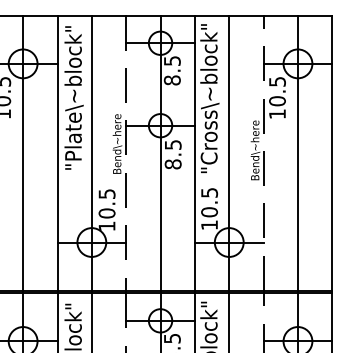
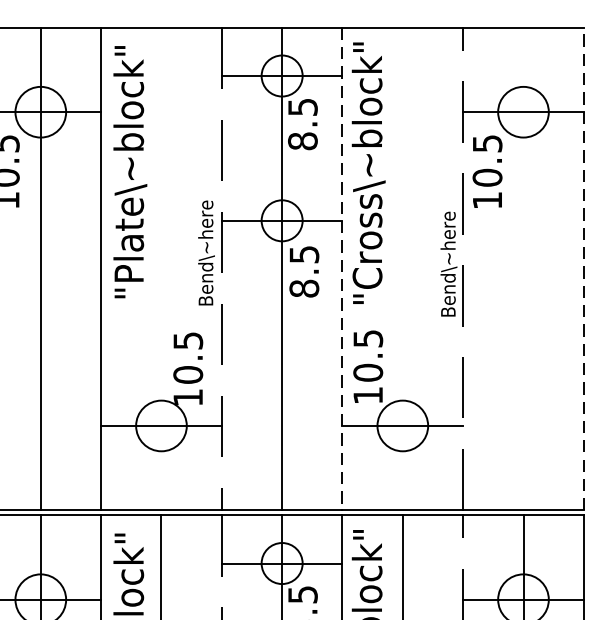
line: (91, 152) -> (160, 267), removed
line: (229, 152) -> (403, 267), removed
line: (297, 152) -> (522, 267), removed
line: (332, 152) -> (584, 267), solid -> dashed
line: (194, 153) -> (341, 269), solid -> dashed

